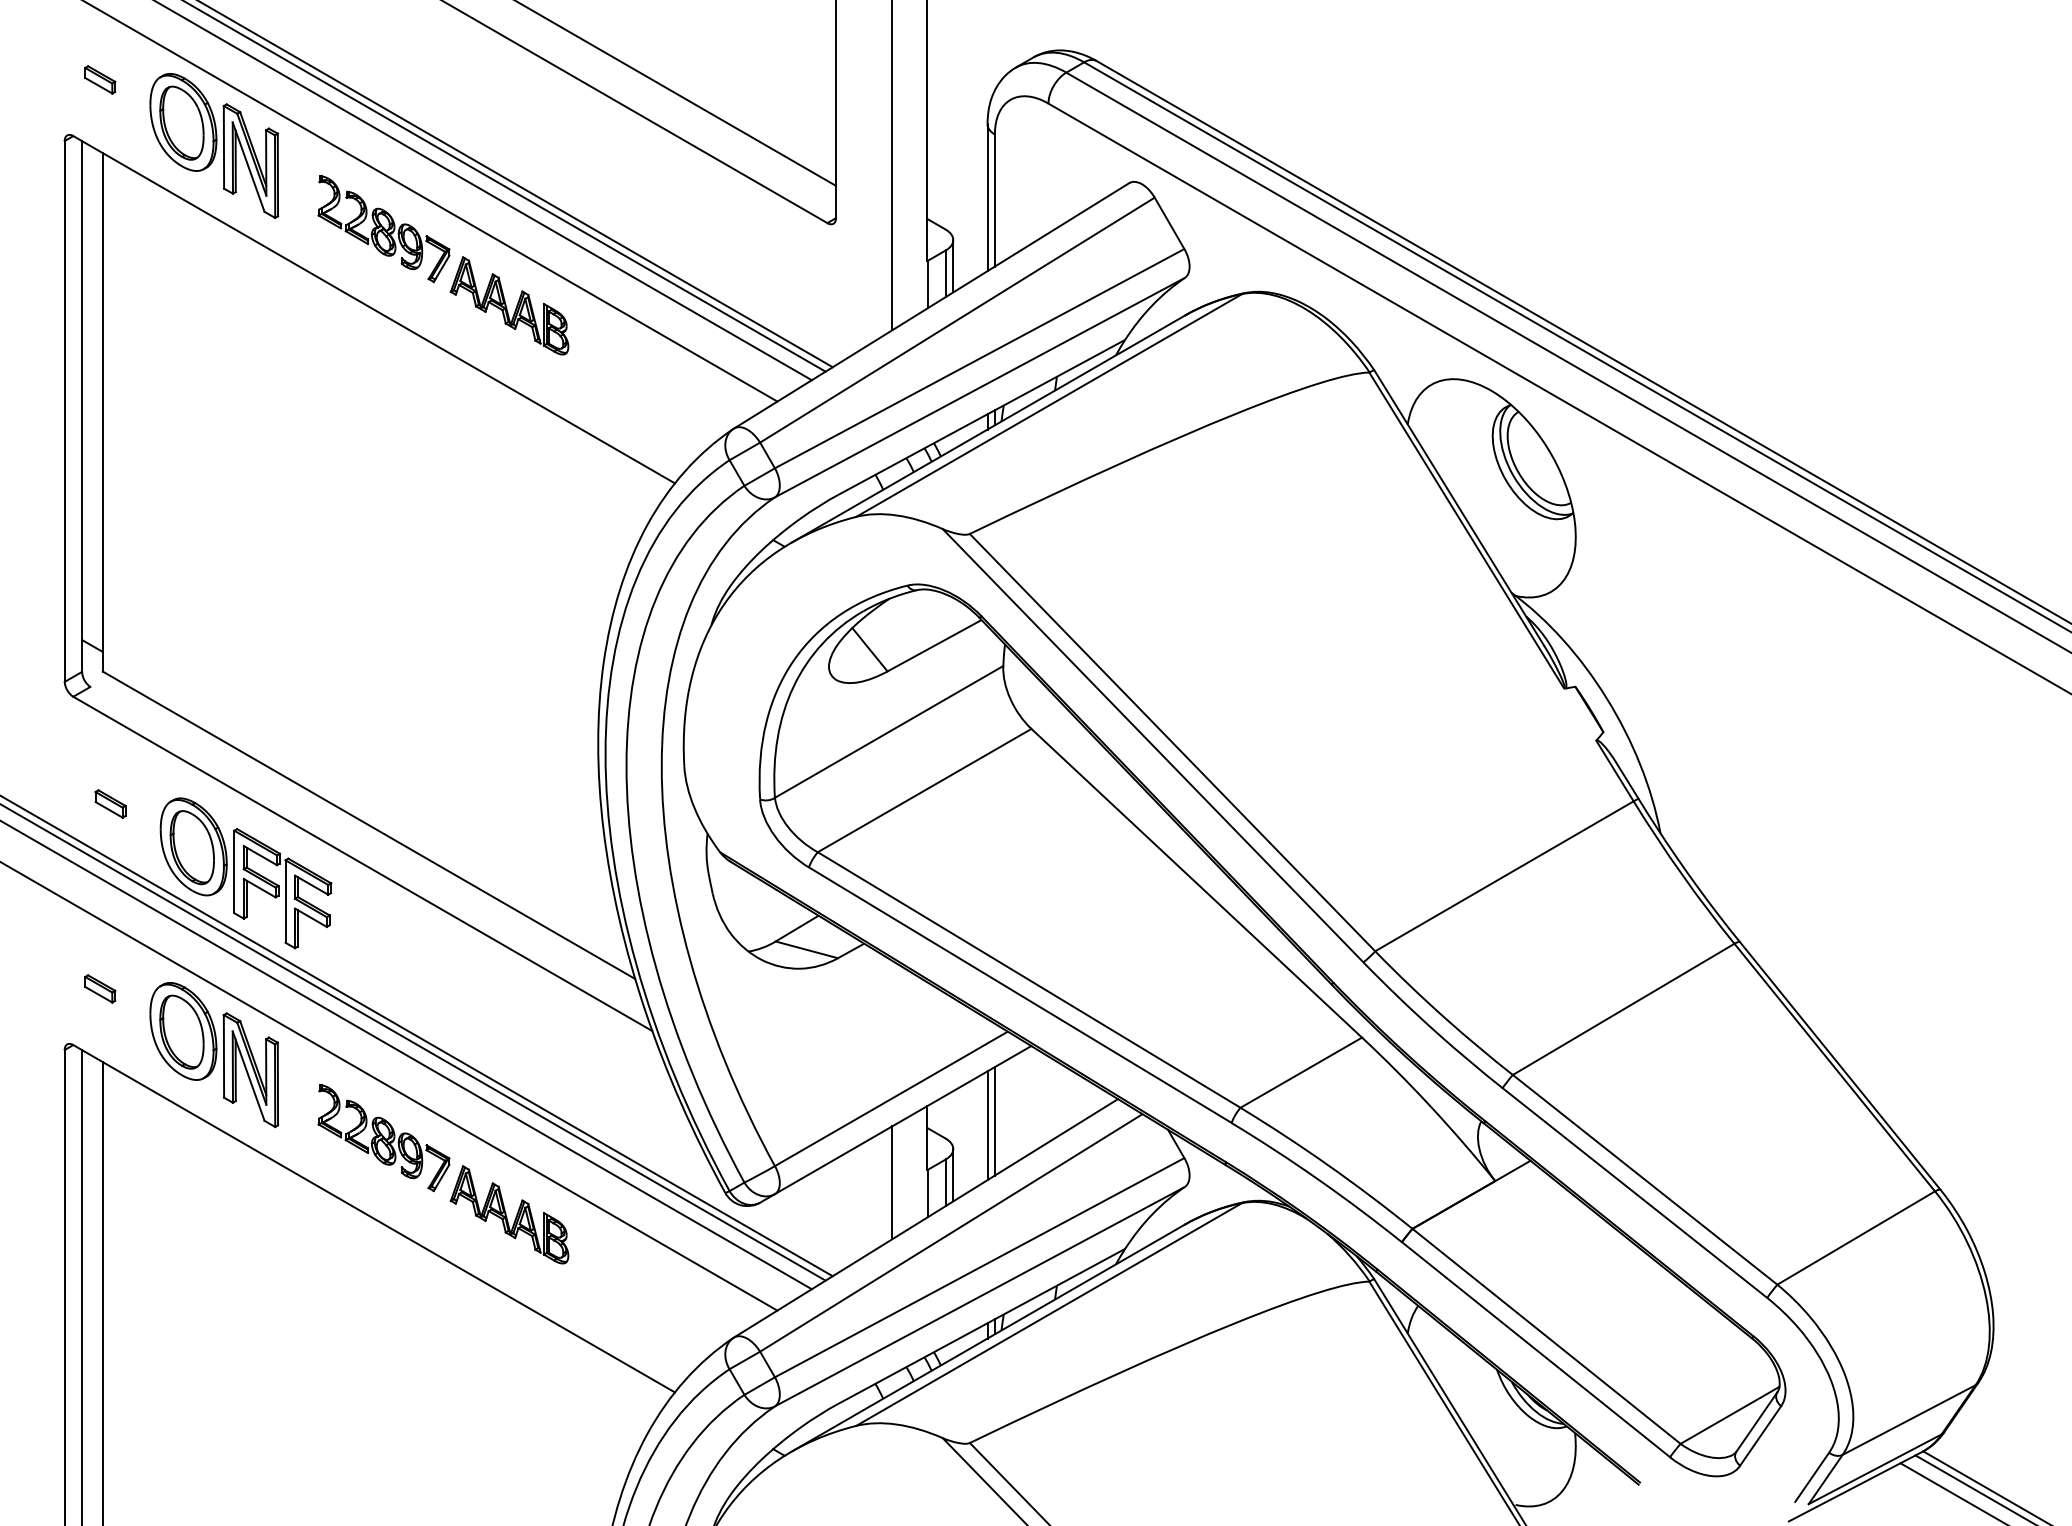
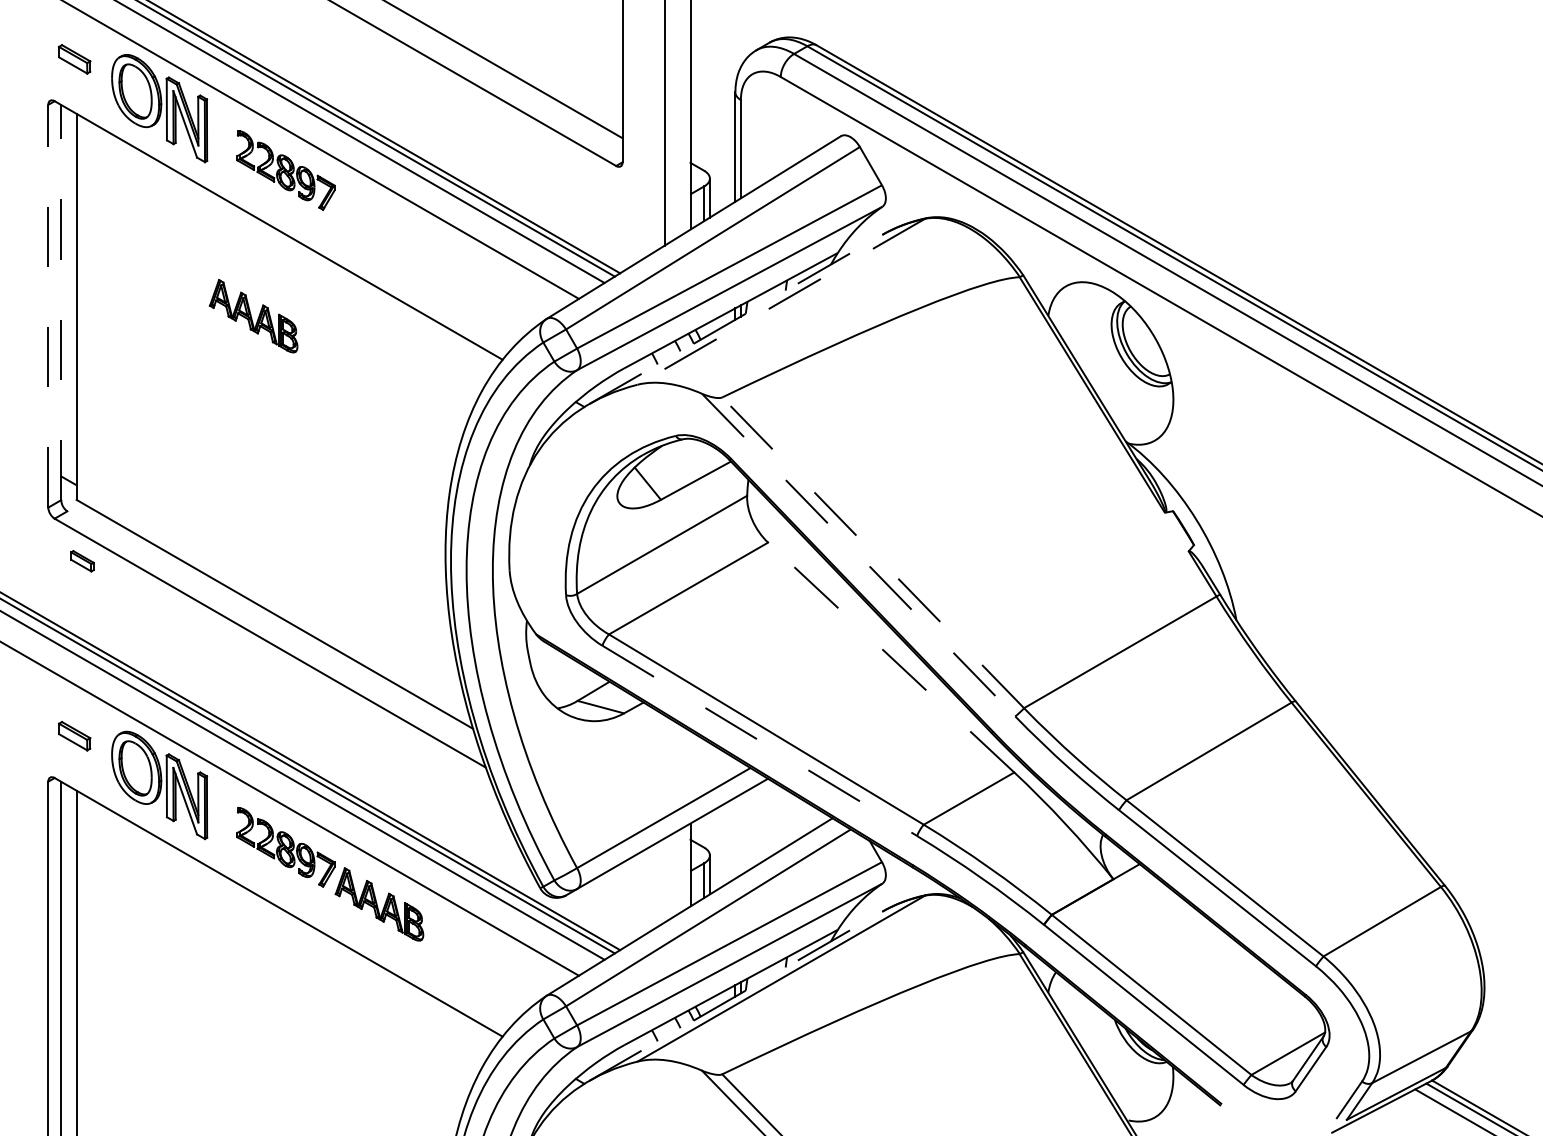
part: (100, 79) -> (74, 59), size x1.4
part: (509, 305) -> (253, 315), moved
line: (1049, 405) -> (781, 301), solid -> dashed
line: (82, 406) -> (61, 302), solid -> dashed
line: (64, 410) -> (48, 305), solid -> dashed
line: (988, 428) -> (736, 318), solid -> dashed
line: (1172, 742) -> (873, 552), solid -> dashed
line: (1153, 745) -> (858, 554), solid -> dashed
part: (110, 803) -> (82, 560), moved
part: (245, 873) -> (182, 650), removed
line: (1196, 882) -> (891, 656), solid -> dashed
part: (100, 988) -> (74, 735), size x1.4
line: (1020, 995) -> (759, 741), solid -> dashed
line: (994, 1121) -> (740, 834), removed
line: (987, 1125) -> (735, 837), removed
line: (892, 1182) -> (664, 880), removed
line: (988, 1337) -> (736, 995), solid -> dashed

